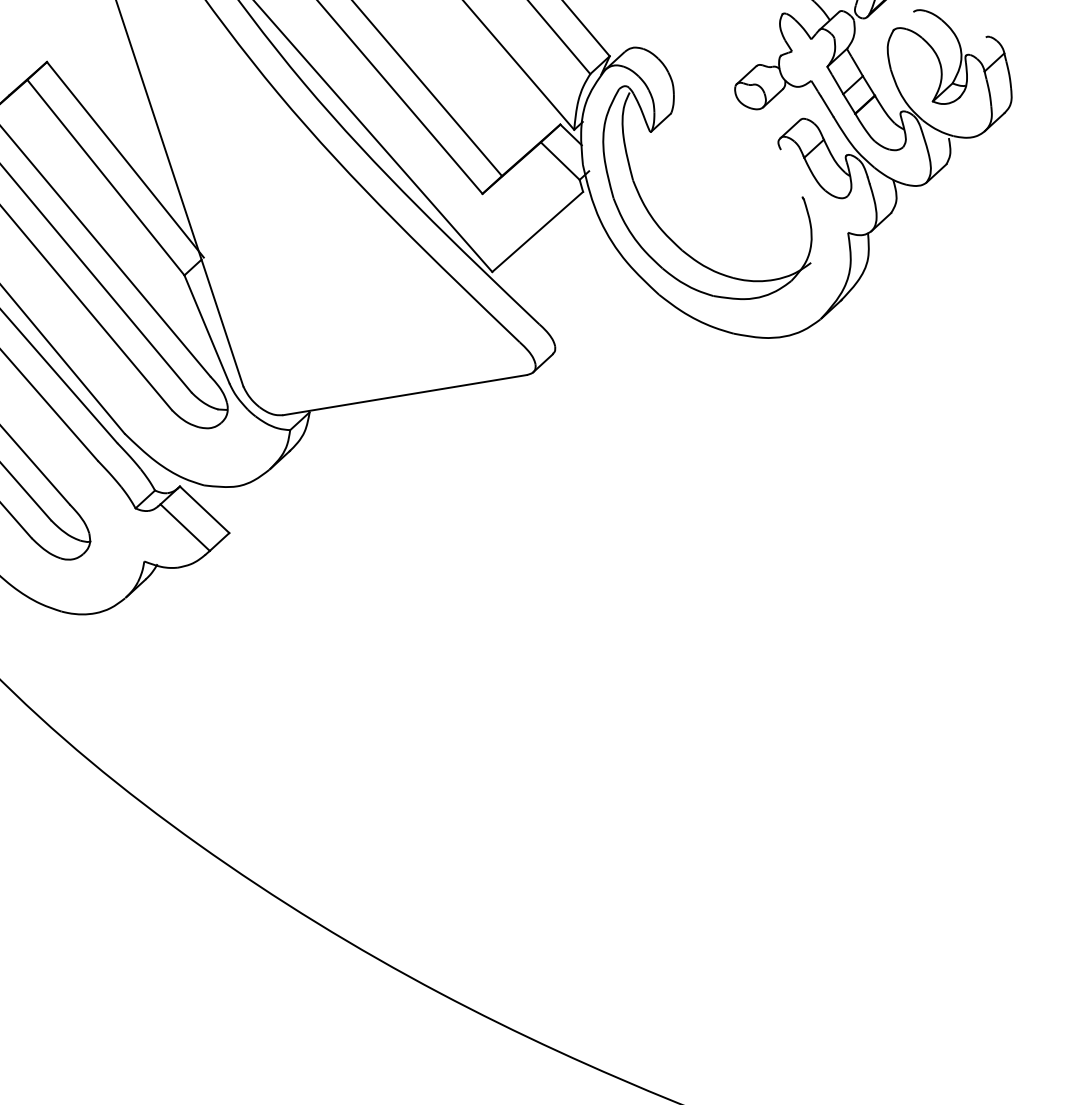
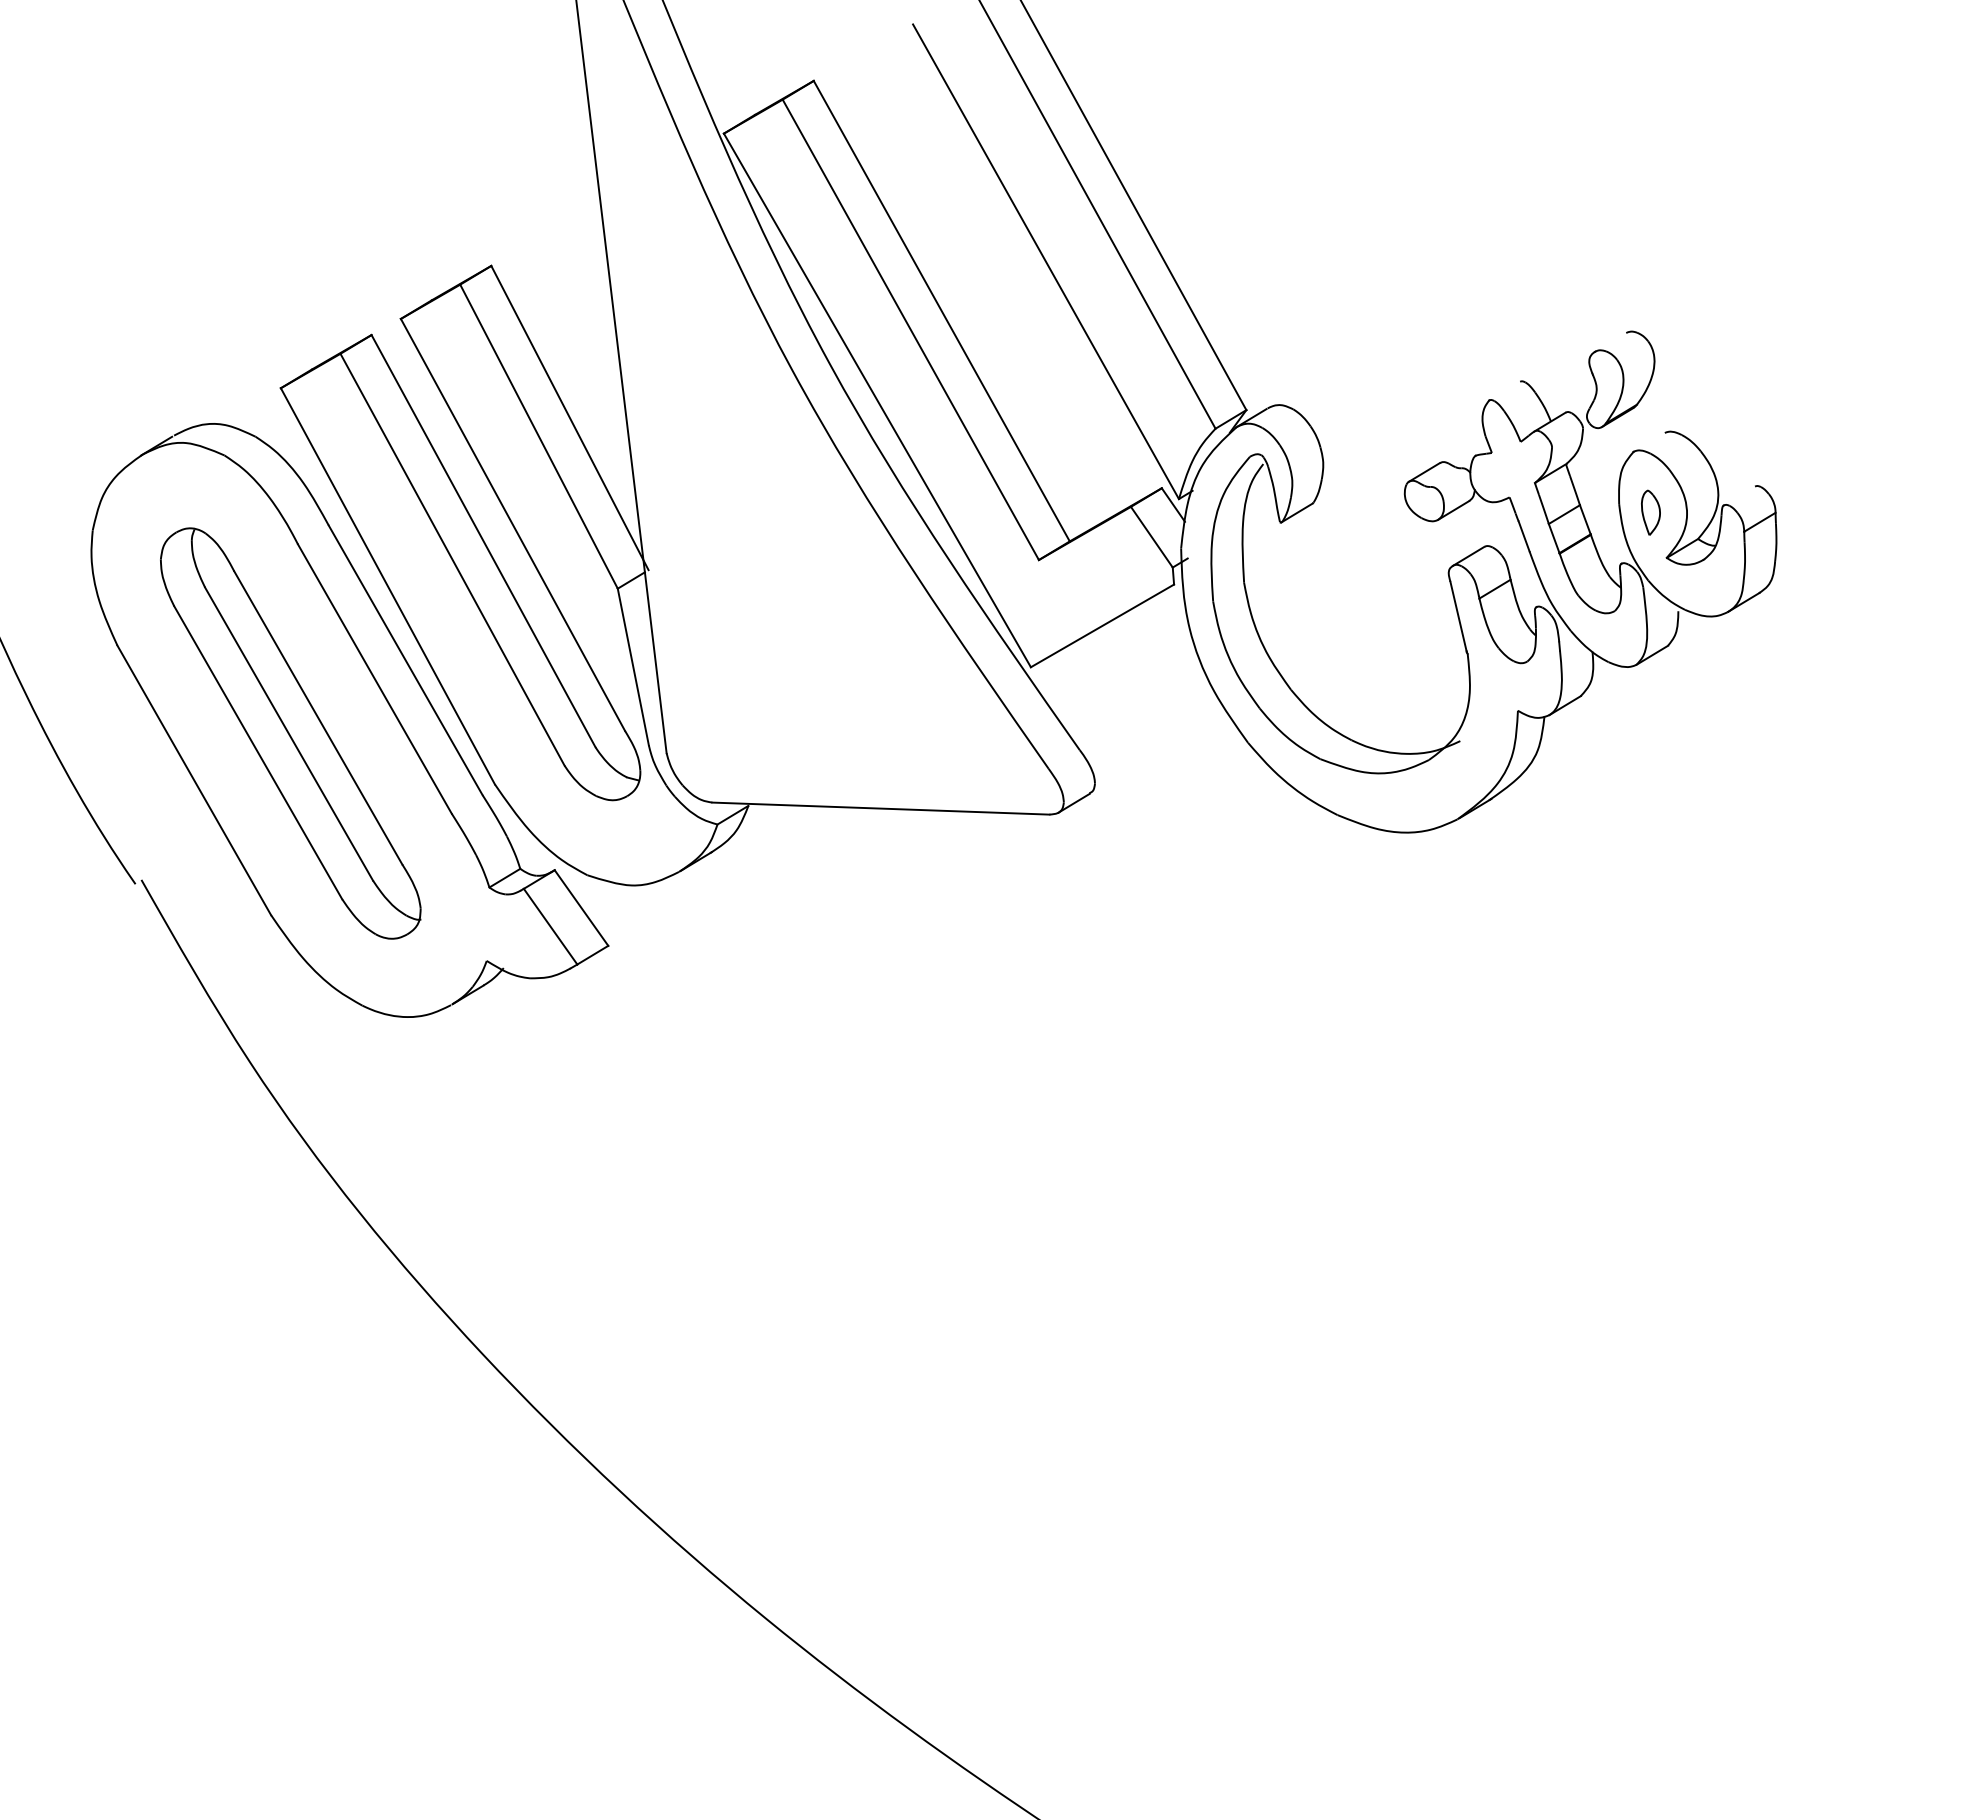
part: (914, 71) -> (1650, 512), added
line: (791, 173) -> (1458, 616), added

